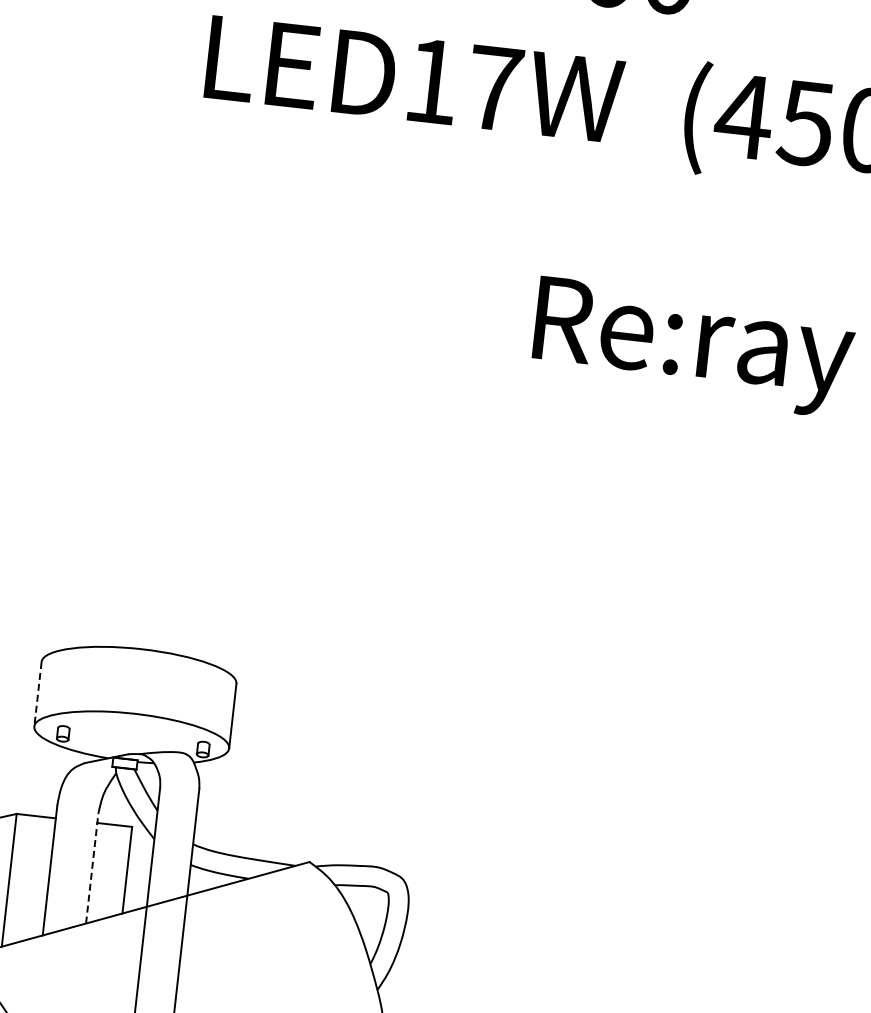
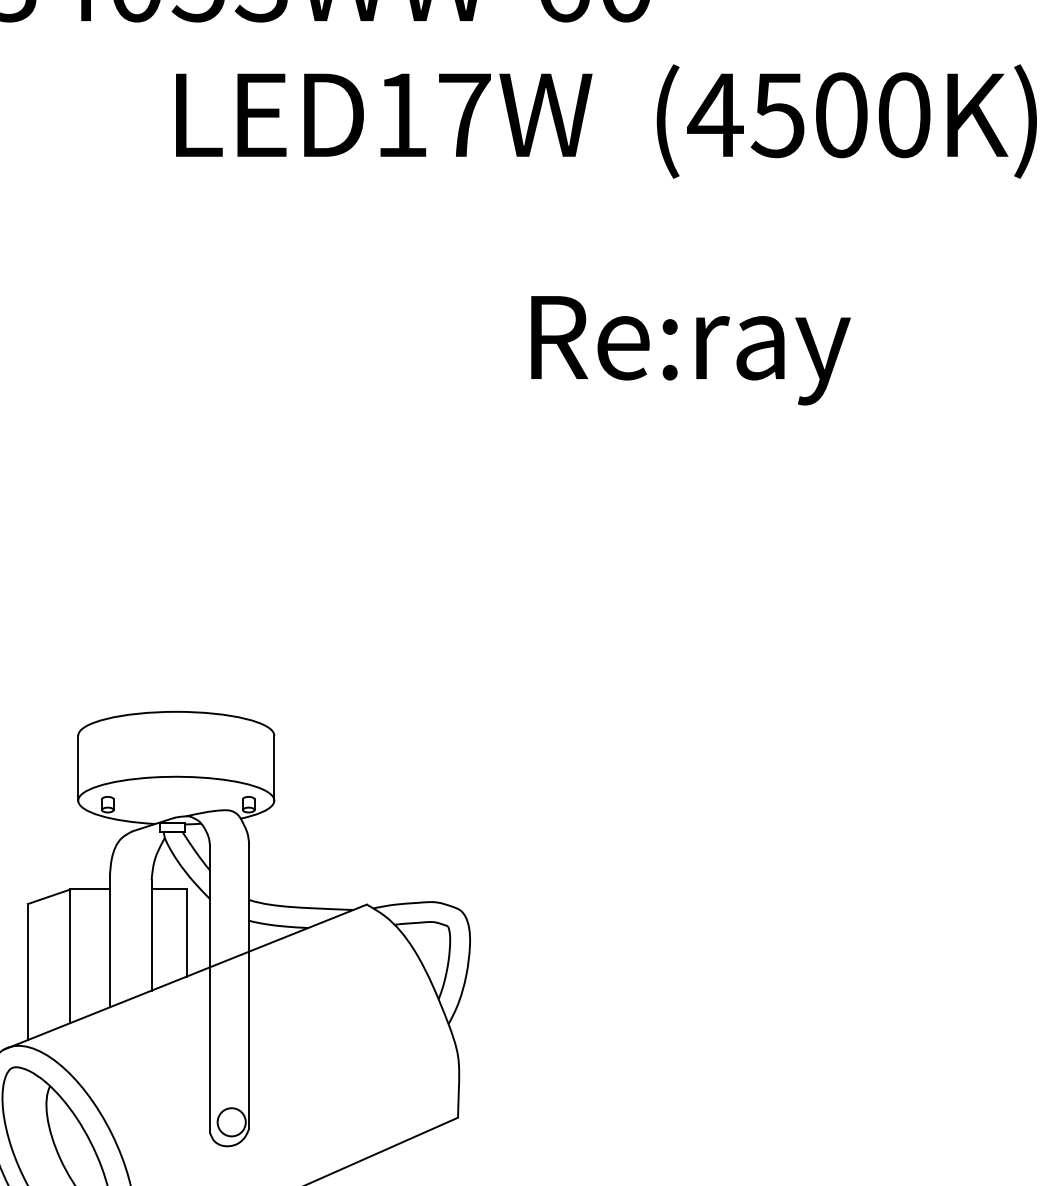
line: (38, 694) -> (78, 768), dashed -> solid
line: (92, 867) -> (151, 934), dashed -> solid

